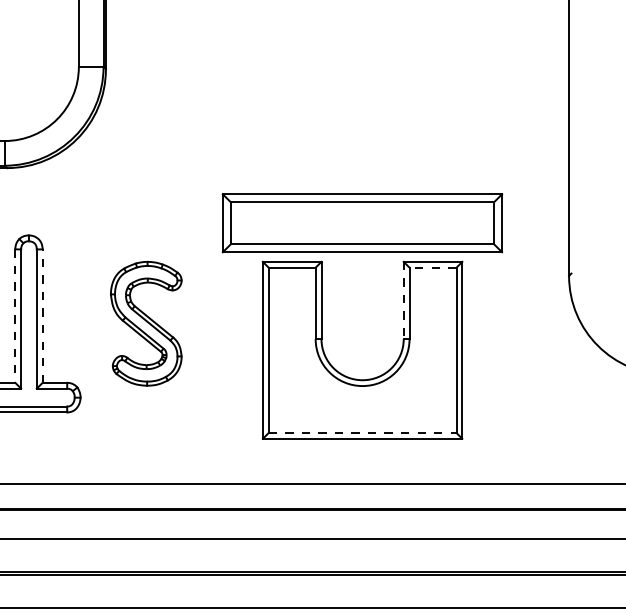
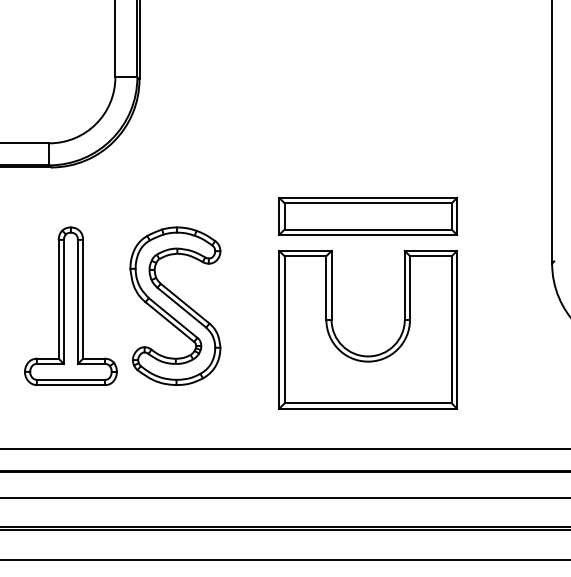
part: (362, 222) -> (368, 215), size x0.71
line: (432, 268) -> (430, 256), dashed -> solid
line: (403, 300) -> (404, 285), dashed -> solid
line: (43, 315) -> (83, 298), dashed -> solid
line: (15, 316) -> (58, 299), dashed -> solid
part: (146, 323) -> (175, 305), size x1.43
line: (362, 433) -> (368, 403), dashed -> solid

